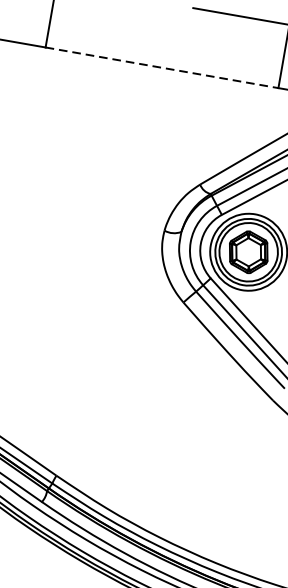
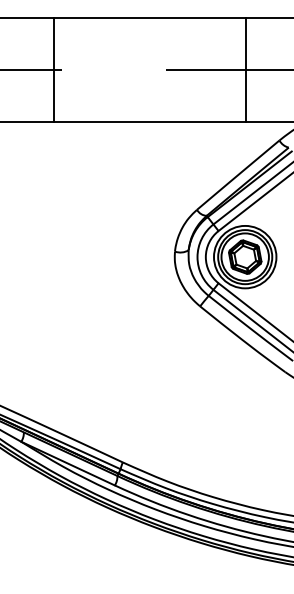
line: (162, 67) -> (150, 121), dashed -> solid

